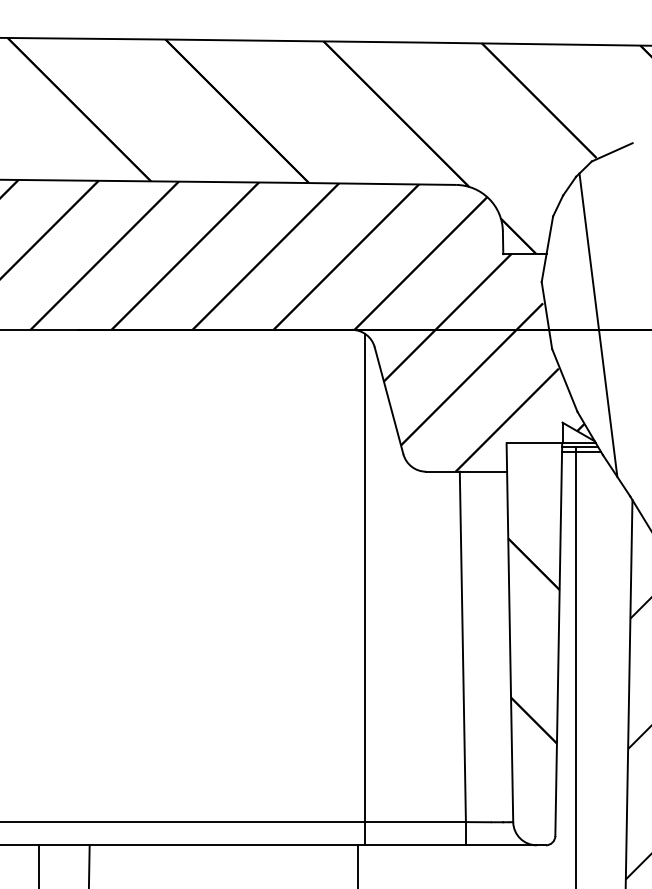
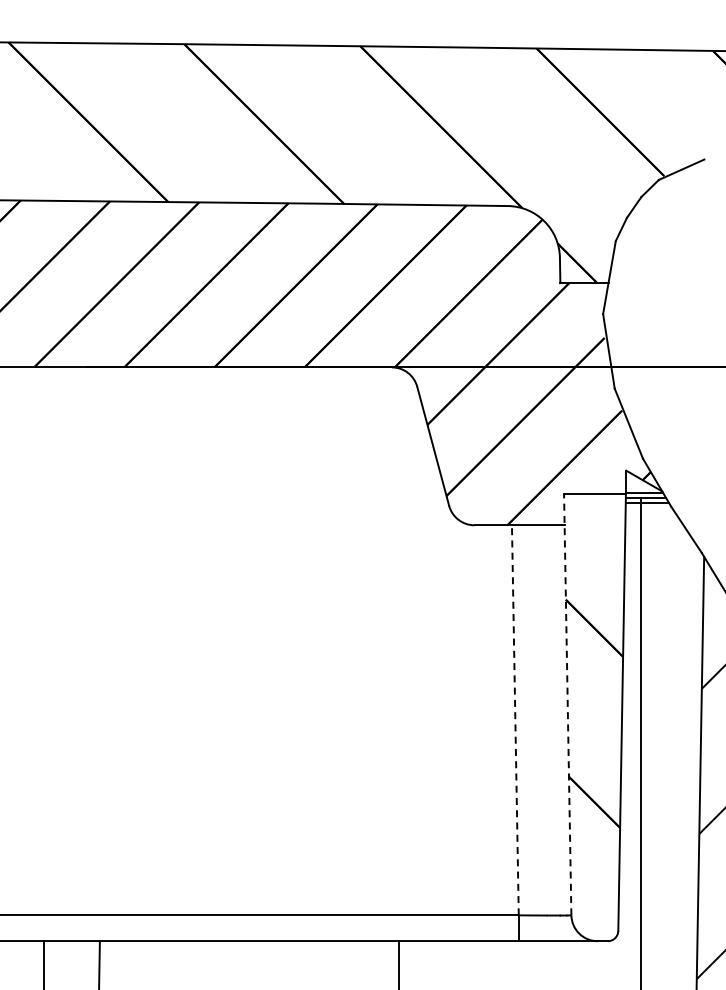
line: (598, 325) -> (666, 362), removed
line: (365, 589) -> (406, 656), removed
line: (509, 632) -> (567, 704), solid -> dashed
line: (462, 646) -> (515, 719), solid -> dashed

